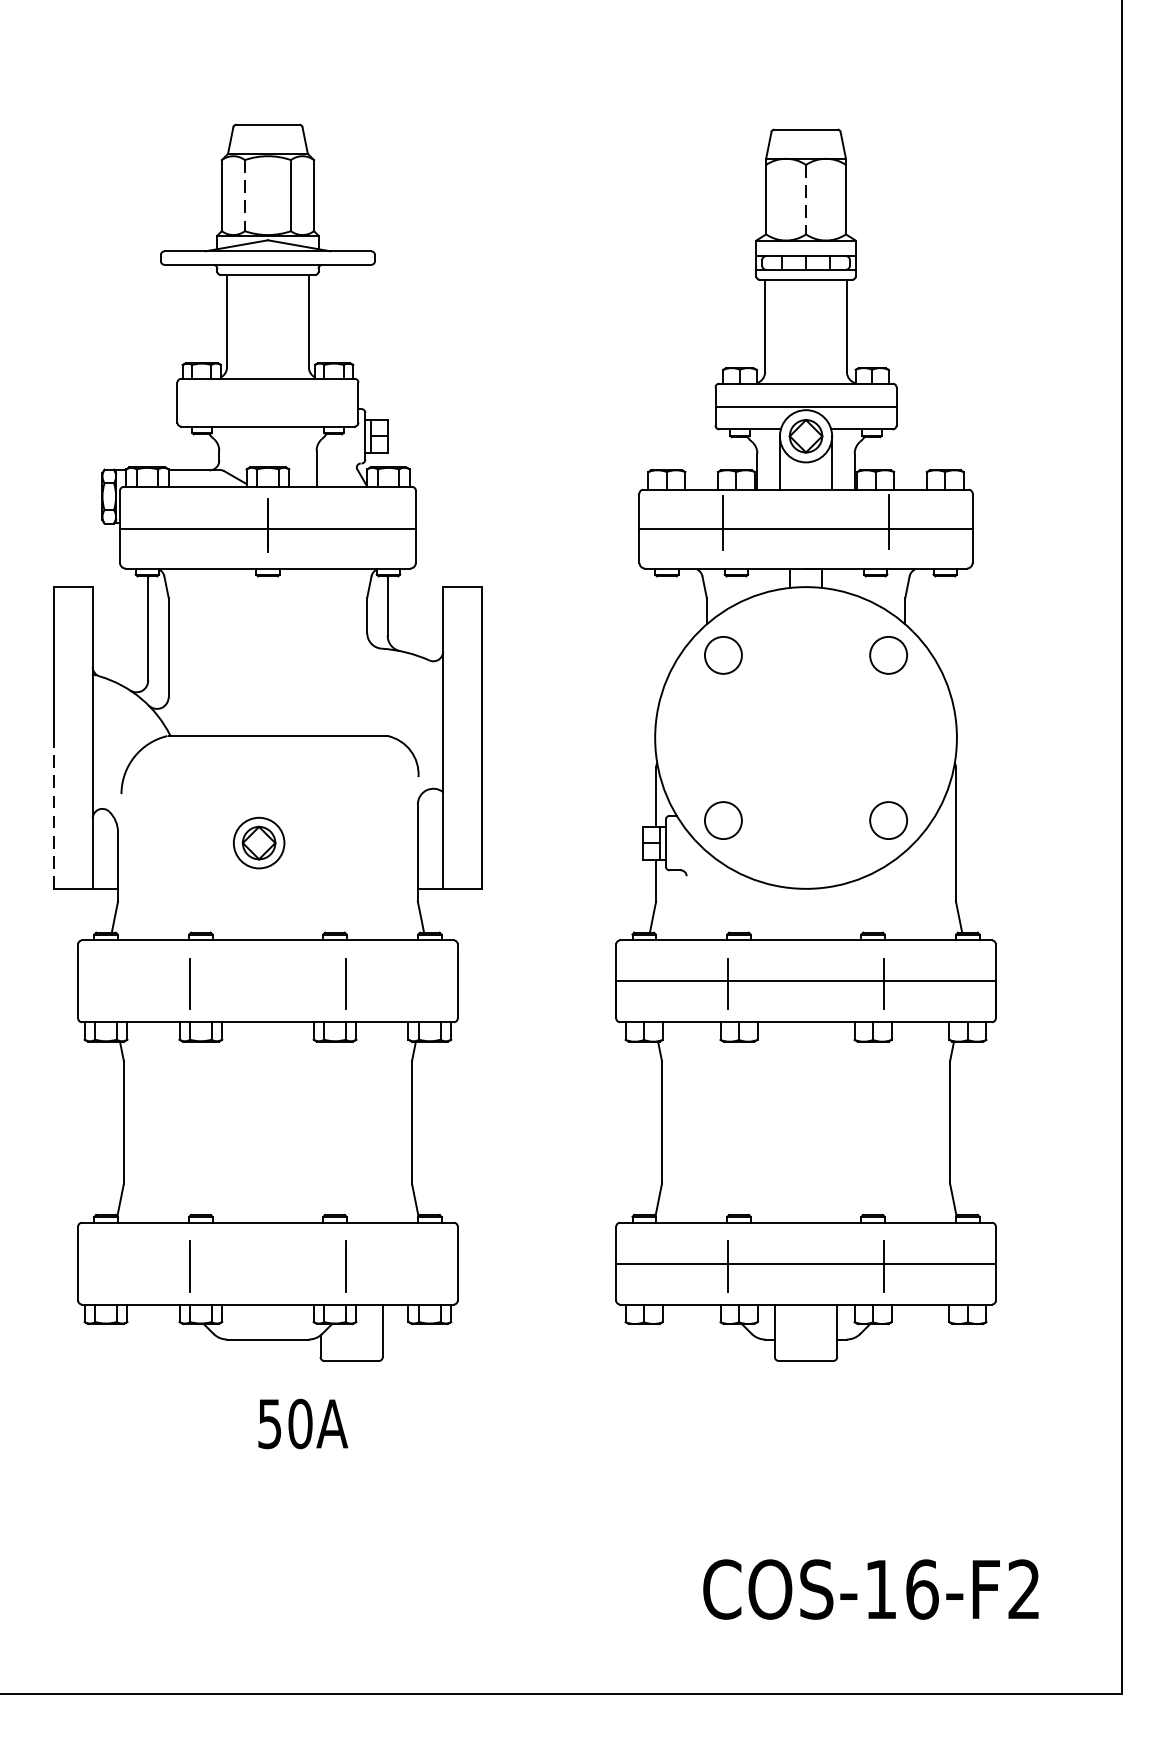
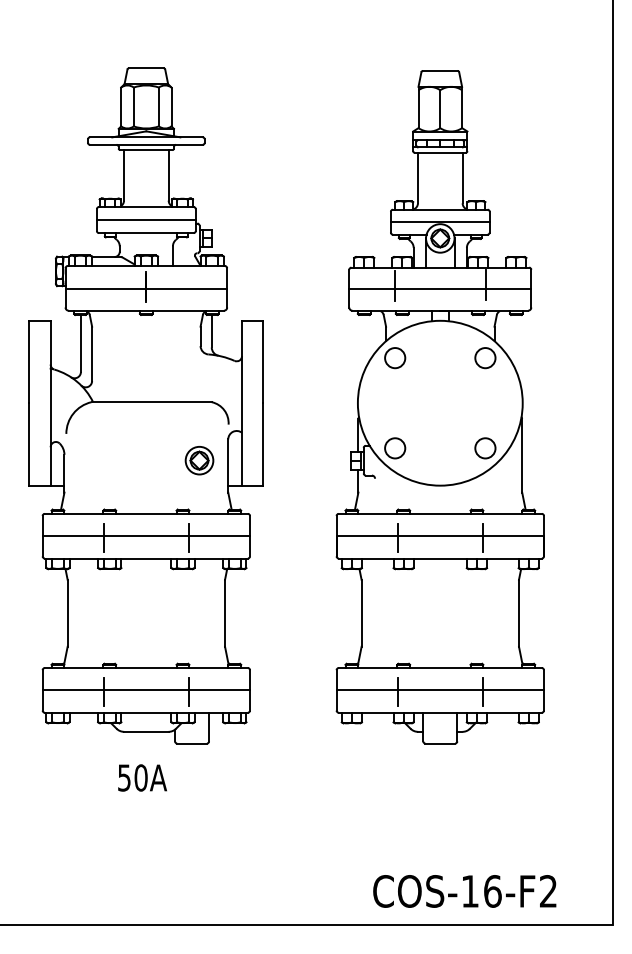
line: (244, 196) -> (133, 107), dashed -> solid
line: (806, 200) -> (440, 109), dashed -> solid
line: (266, 401) -> (145, 219), added
line: (54, 811) -> (29, 443), dashed -> solid
part: (259, 842) -> (199, 460), moved
line: (268, 981) -> (146, 536), added
line: (268, 1263) -> (146, 690), added
text: (302, 1423) -> (142, 777), moved
text: (870, 1589) -> (464, 891), moved

